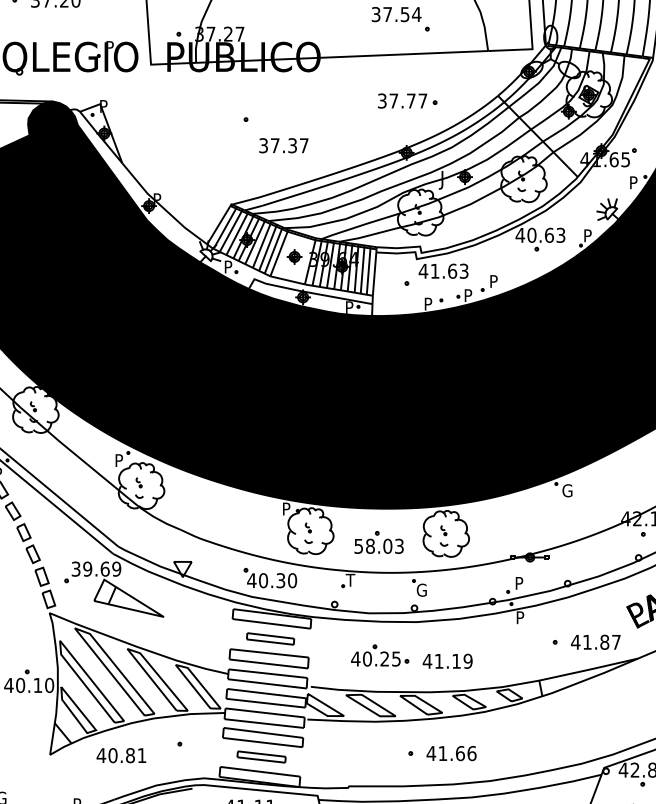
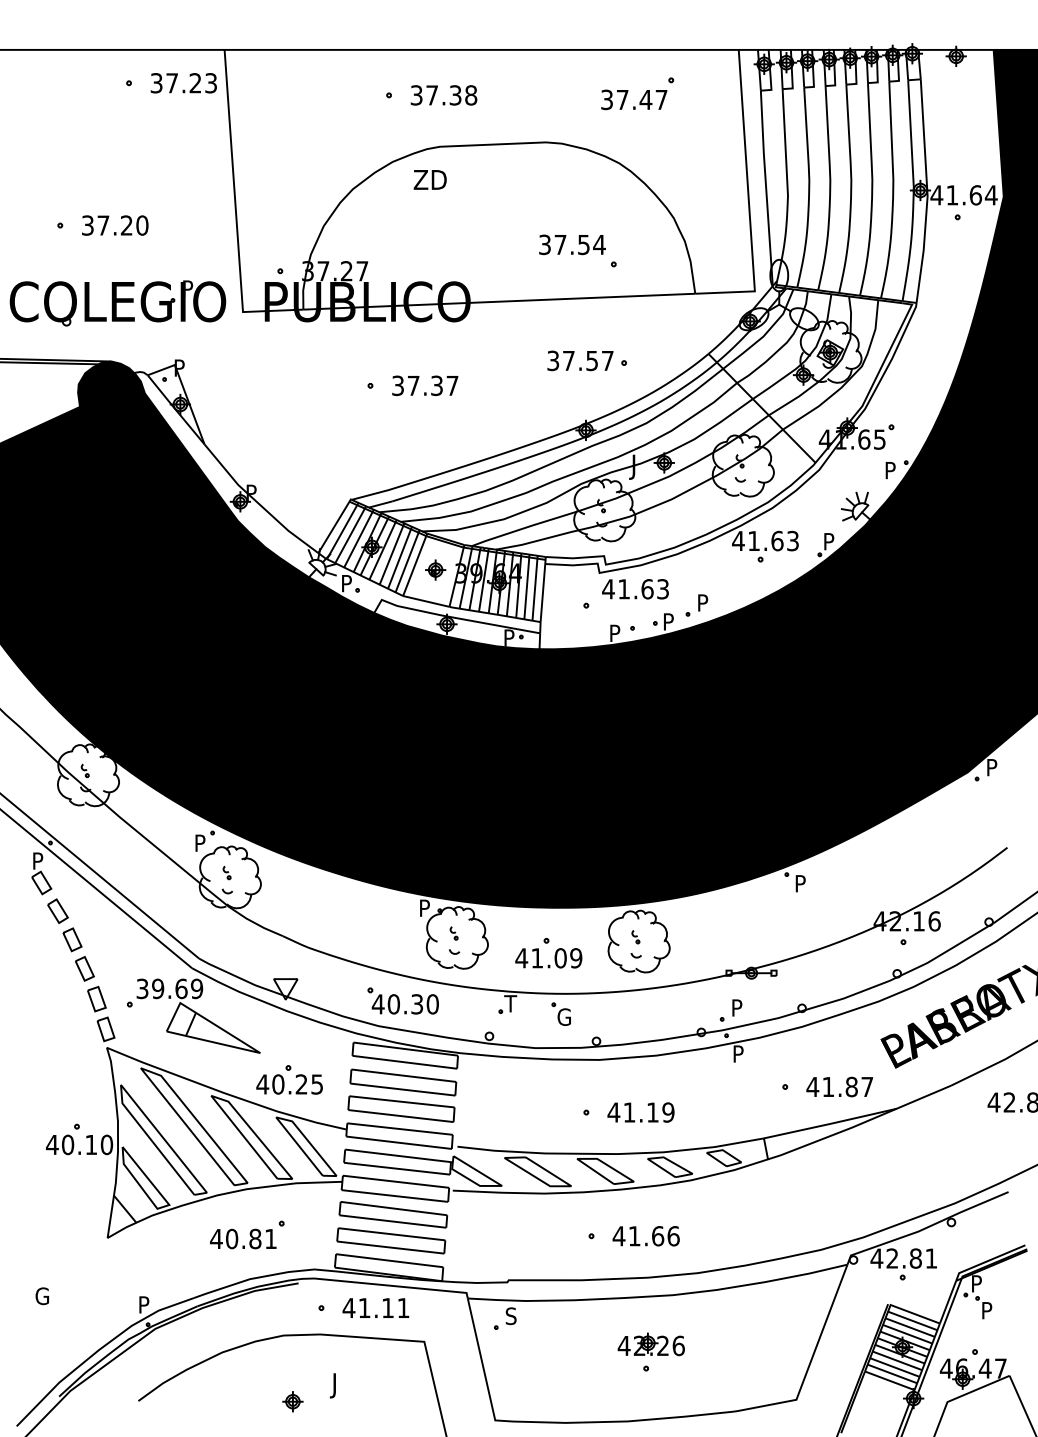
text: (410, 101) -> (591, 361), 37.77 -> 37.57
text: (284, 145) -> (425, 385), moved
text: (532, 234) -> (754, 540), 40.63 -> 41.63
text: (567, 490) -> (801, 883), G -> P
text: (378, 546) -> (548, 958), 58.03 -> 41.09
part: (418, 587) -> (560, 1013), moved
part: (270, 638) -> (403, 1082), size x1.67
part: (375, 655) -> (289, 1079), moved
text: (121, 755) -> (243, 1238), moved
part: (261, 756) -> (391, 1240), size x1.67

